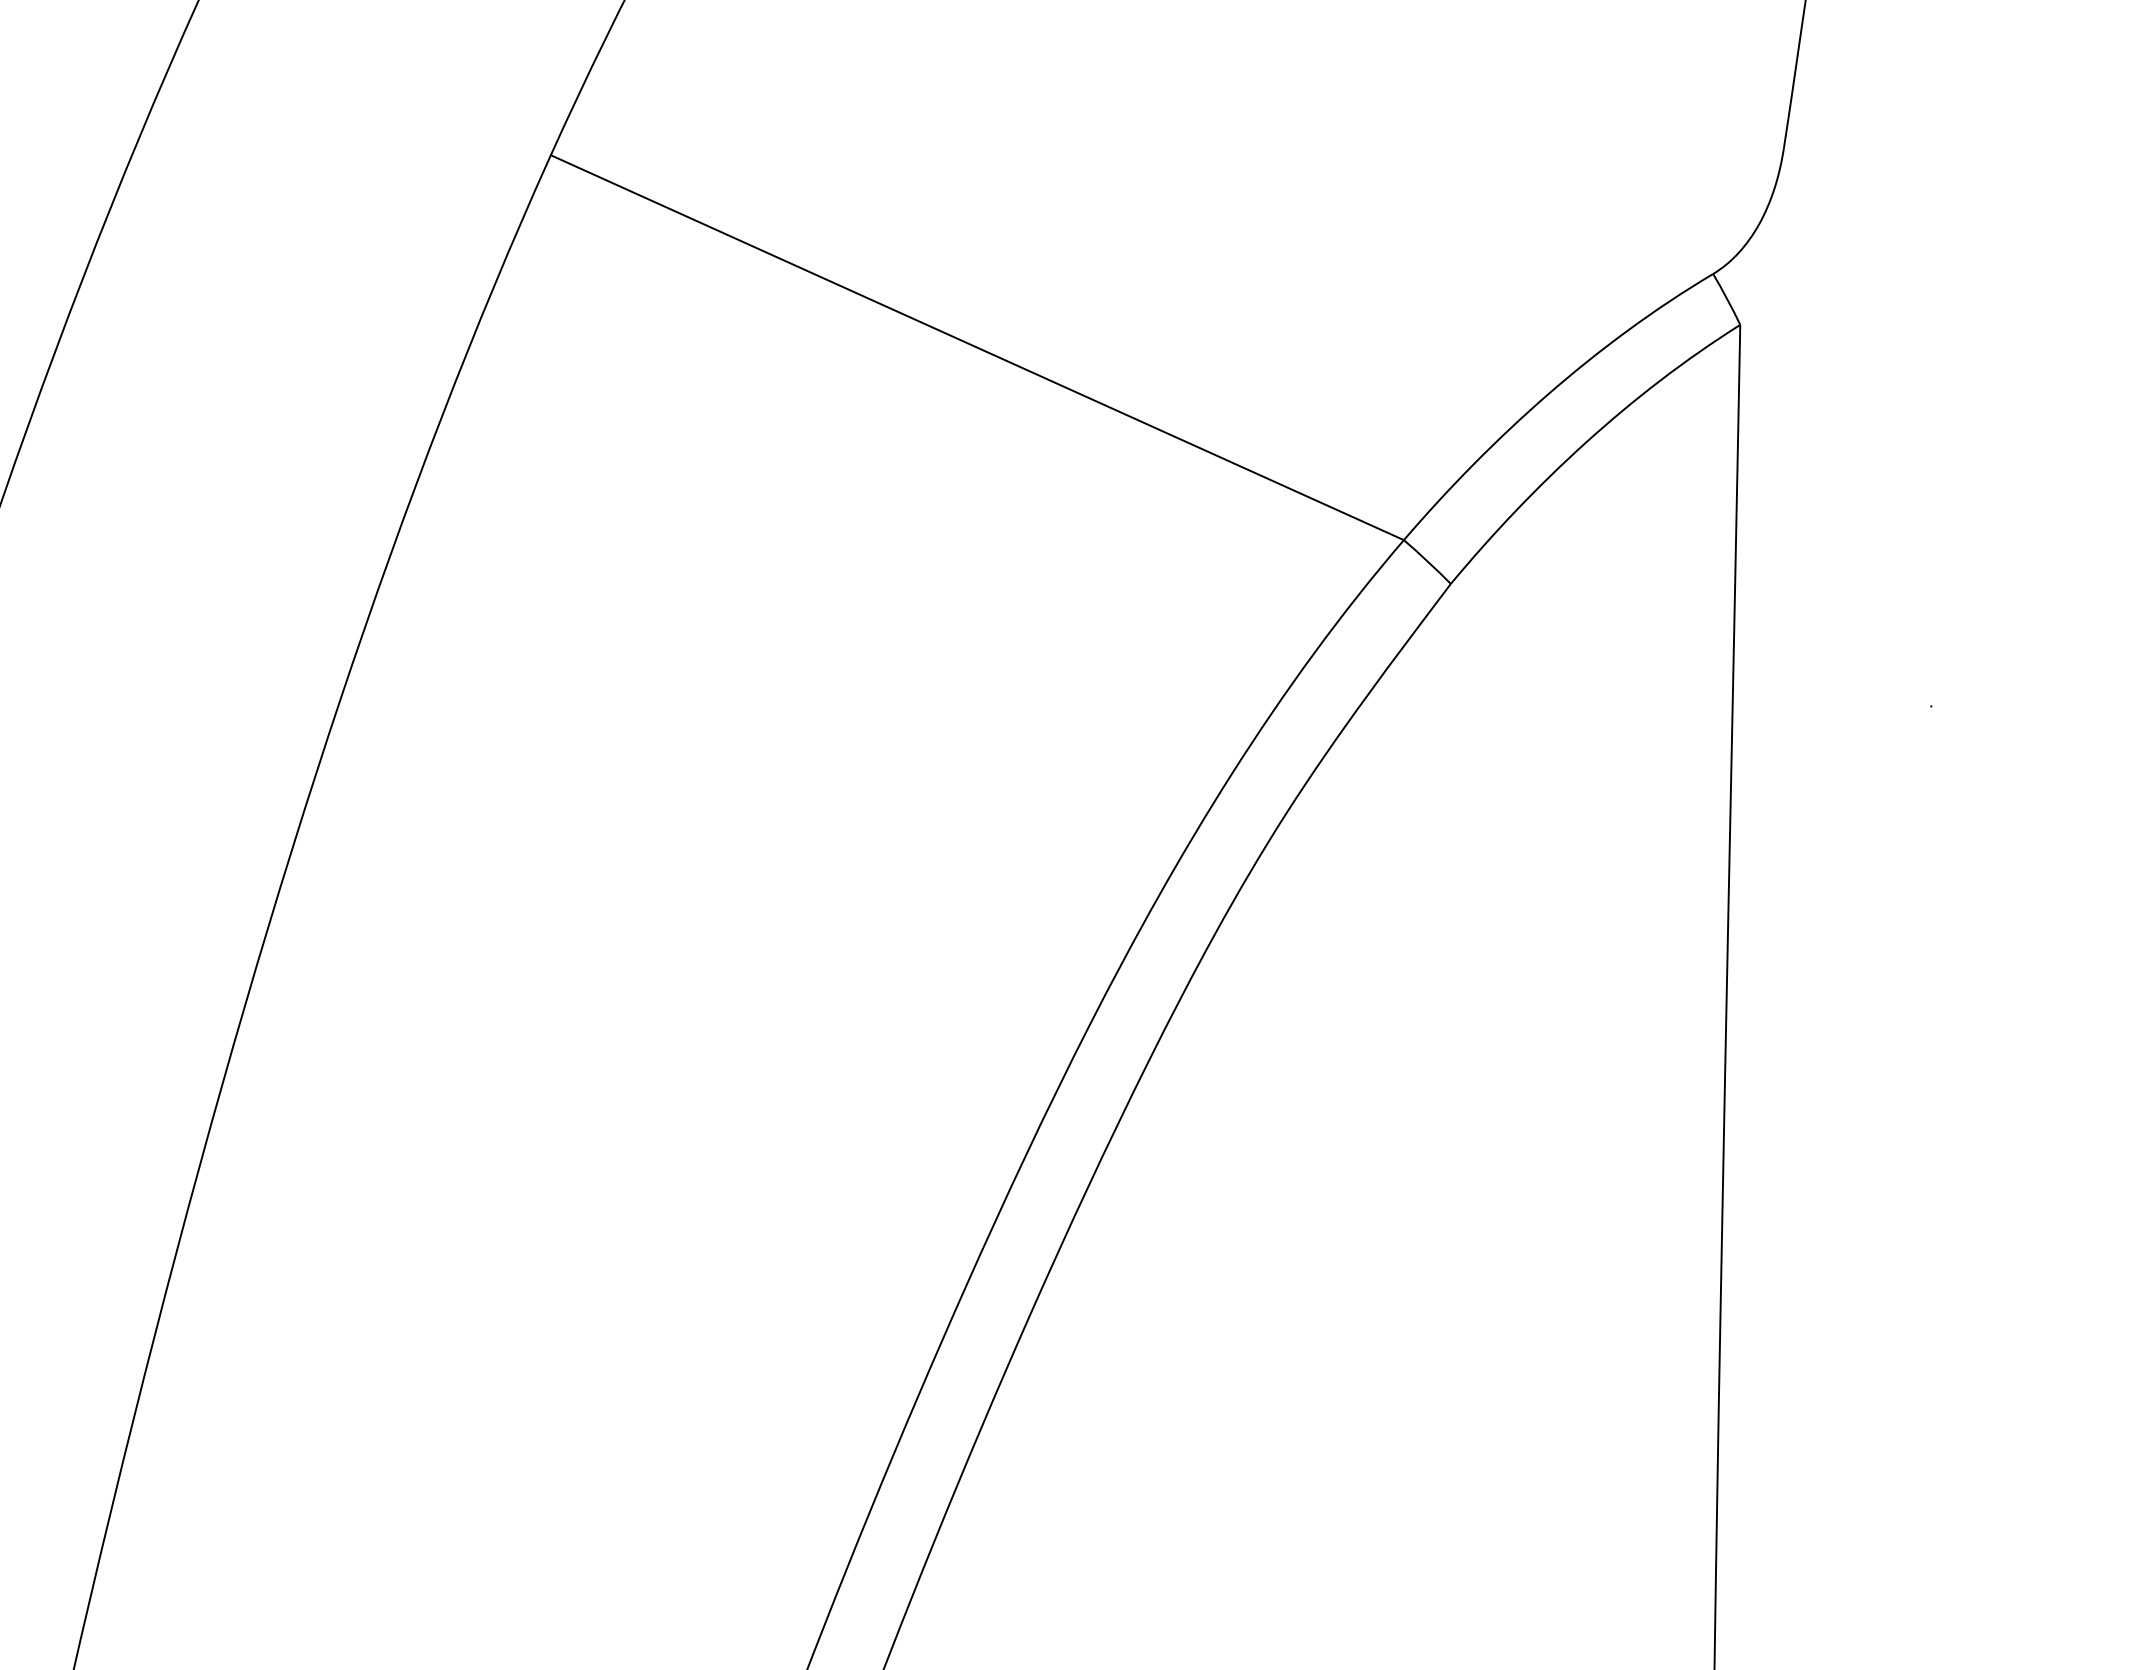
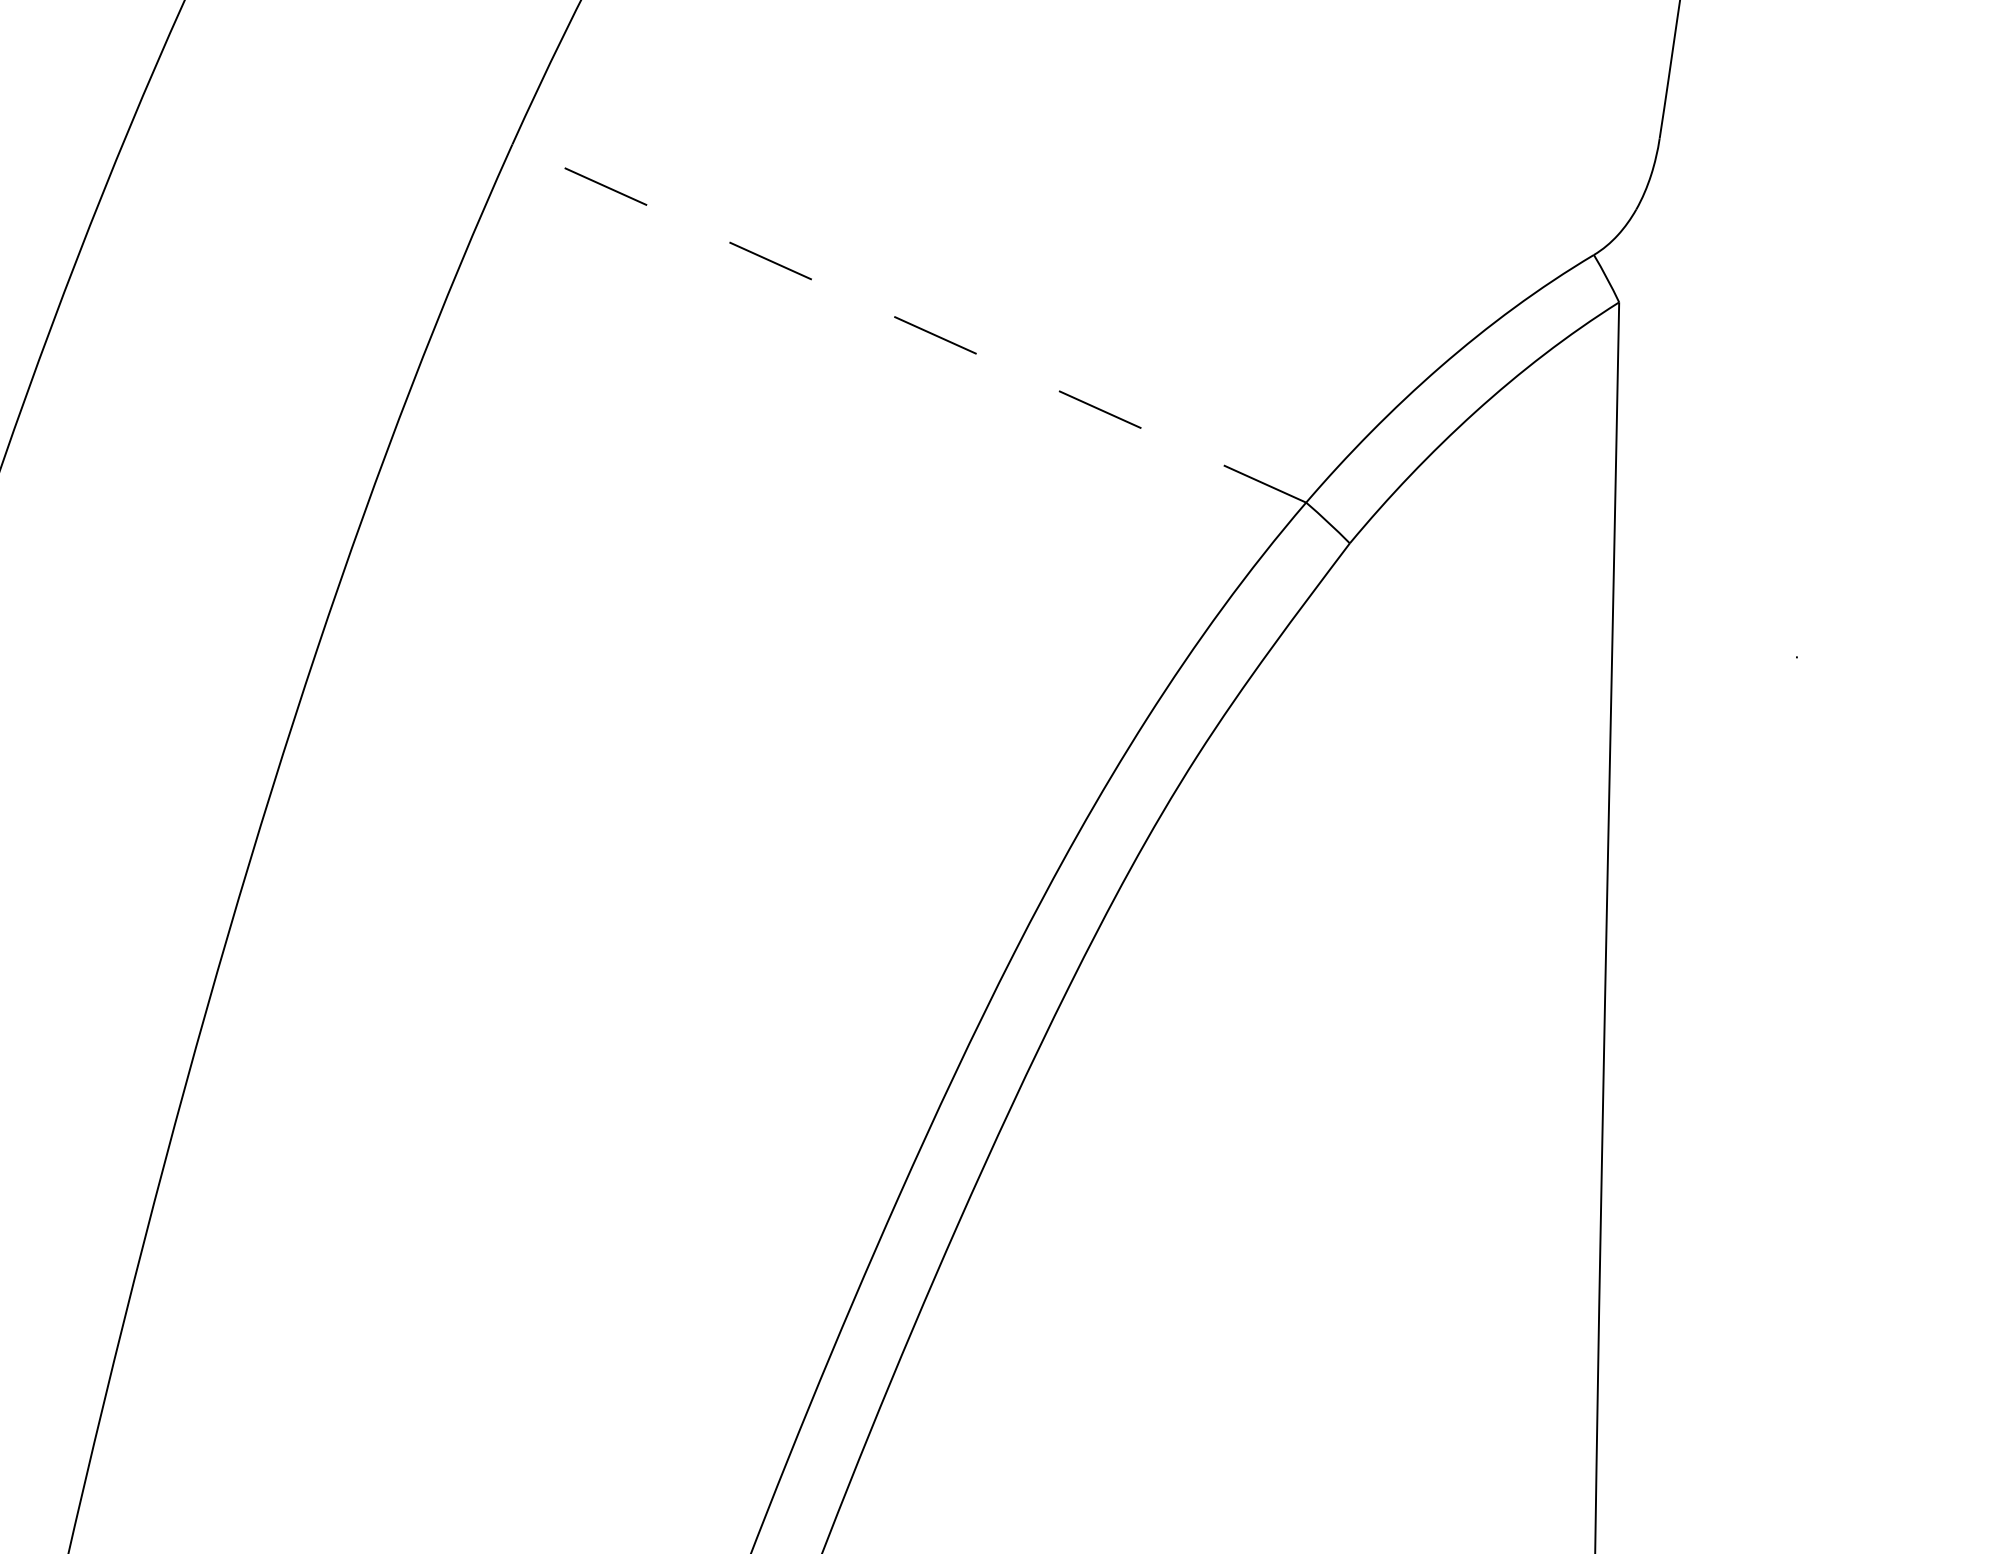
line: (977, 347) -> (909, 323), solid -> dashed

